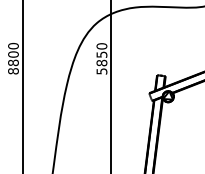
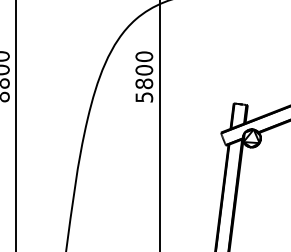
text: (101, 54) -> (143, 69), 5850 -> 5800

